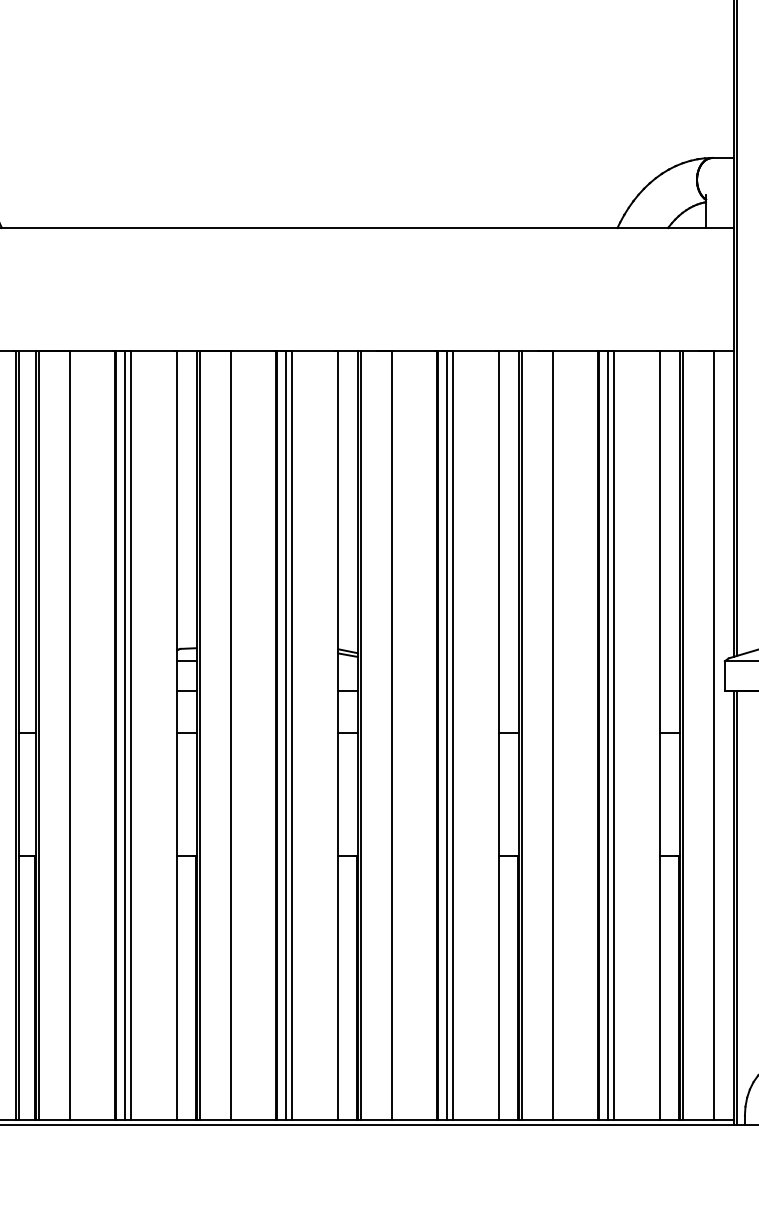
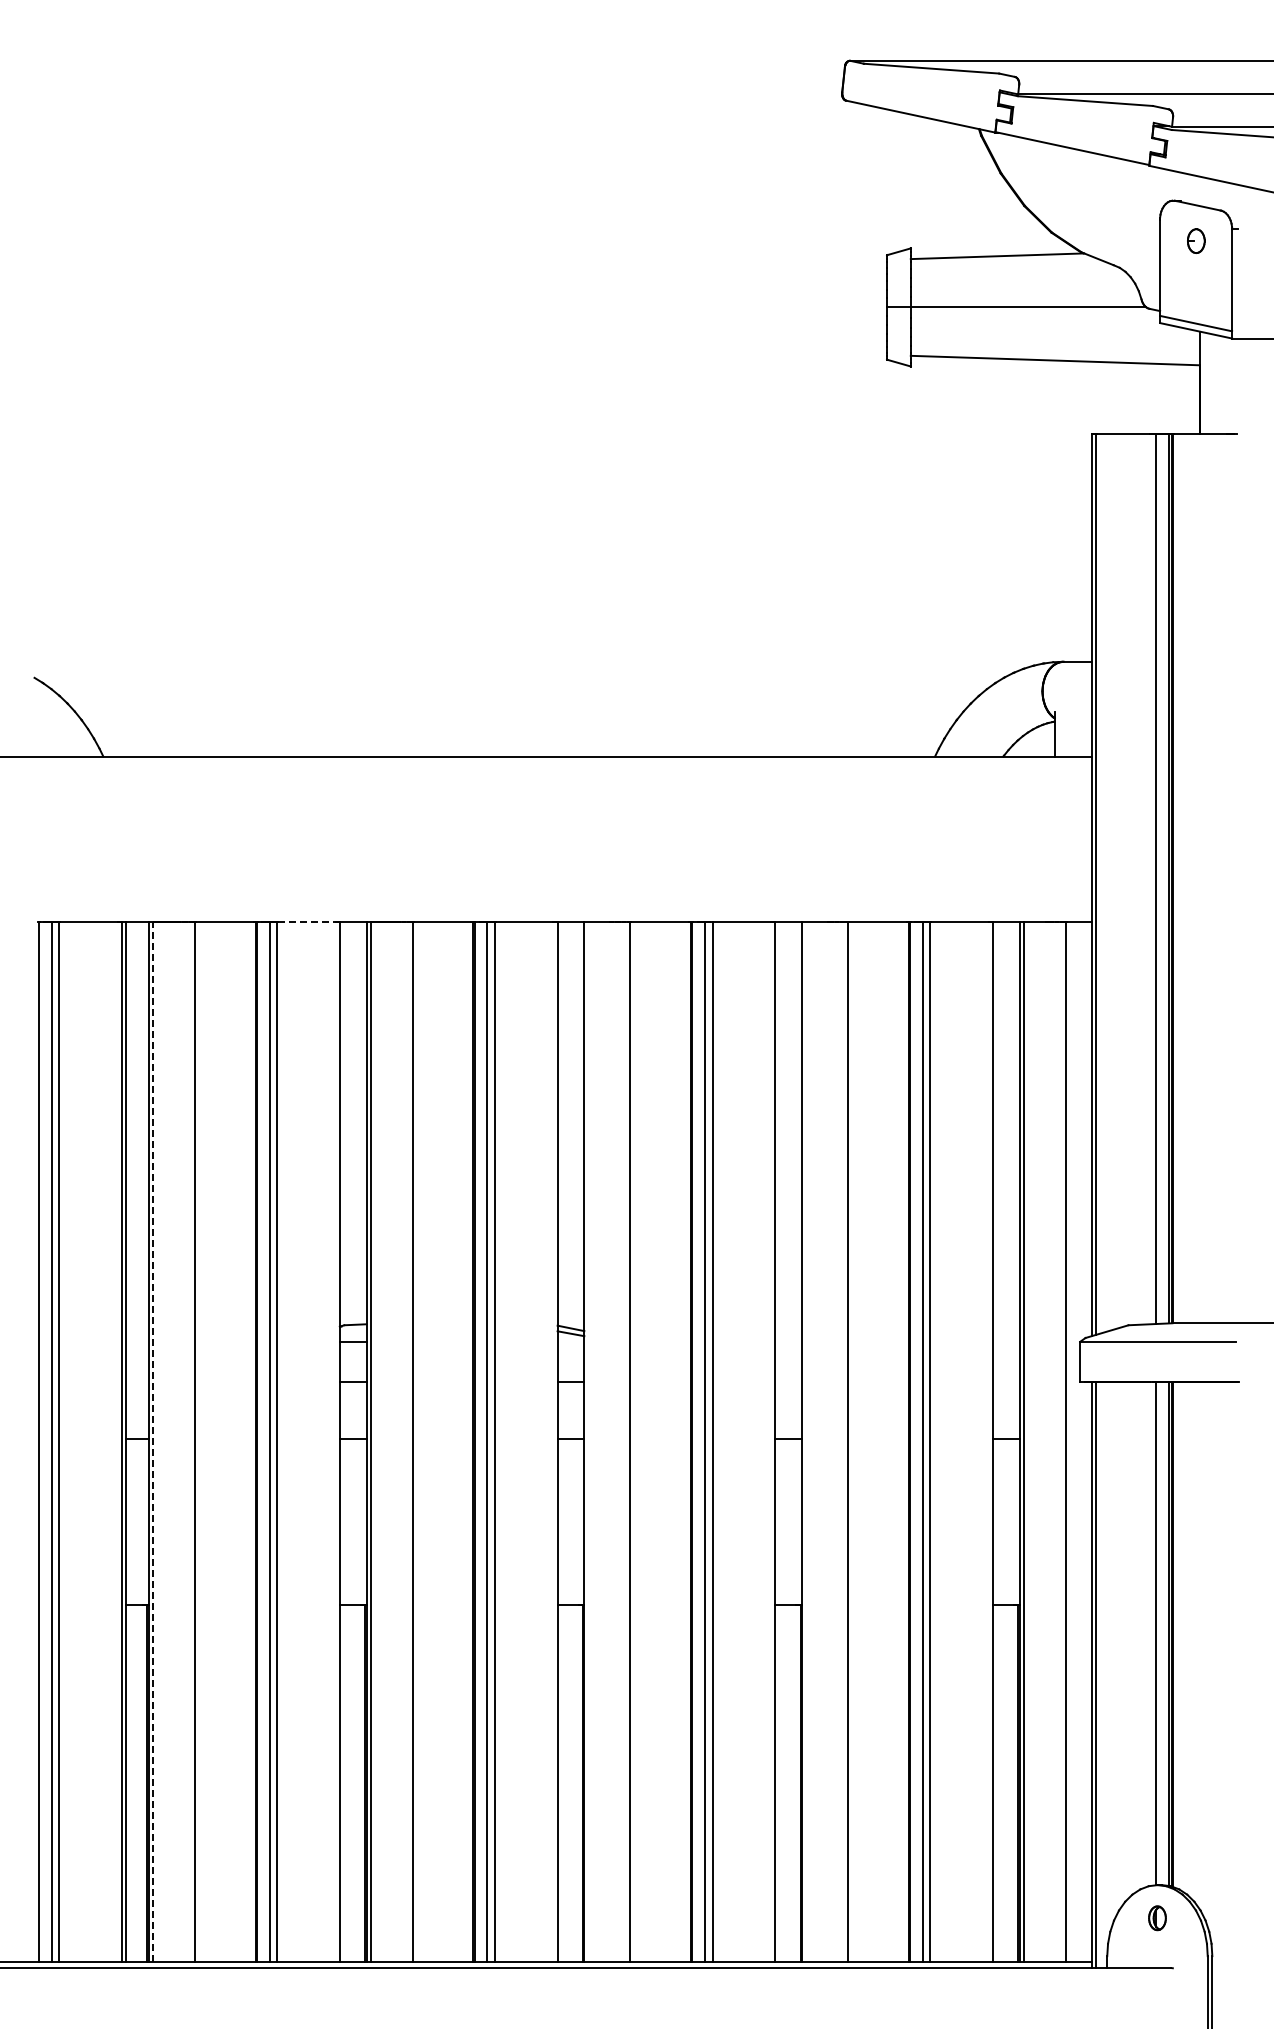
line: (152, 350) -> (306, 922), solid -> dashed
line: (361, 734) -> (588, 1441), removed
line: (522, 734) -> (806, 1441), removed
line: (39, 735) -> (153, 1442), solid -> dashed

